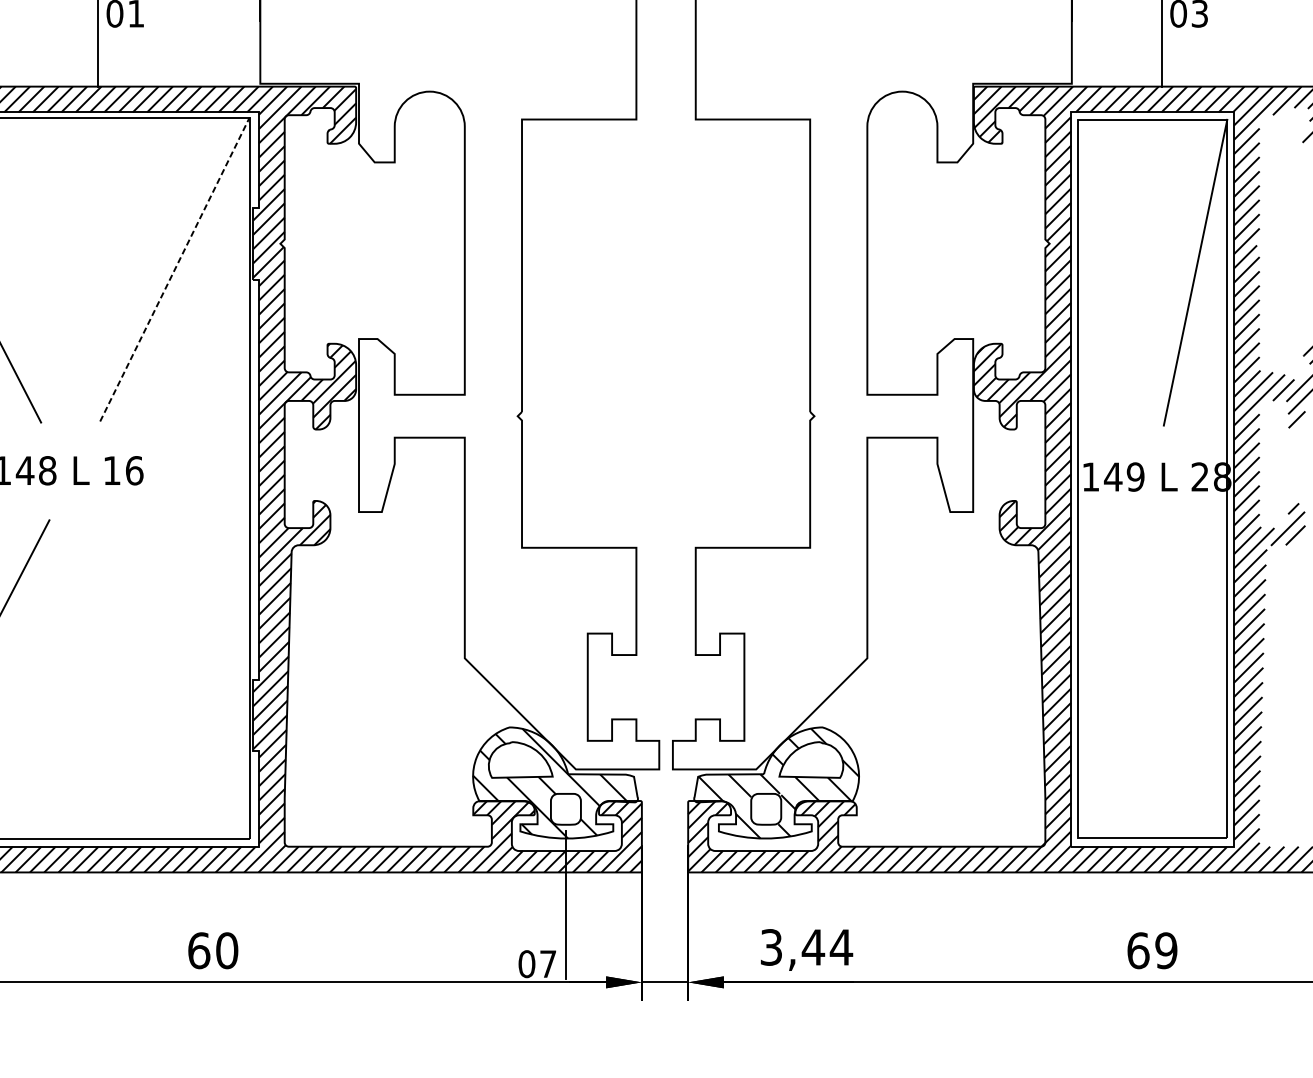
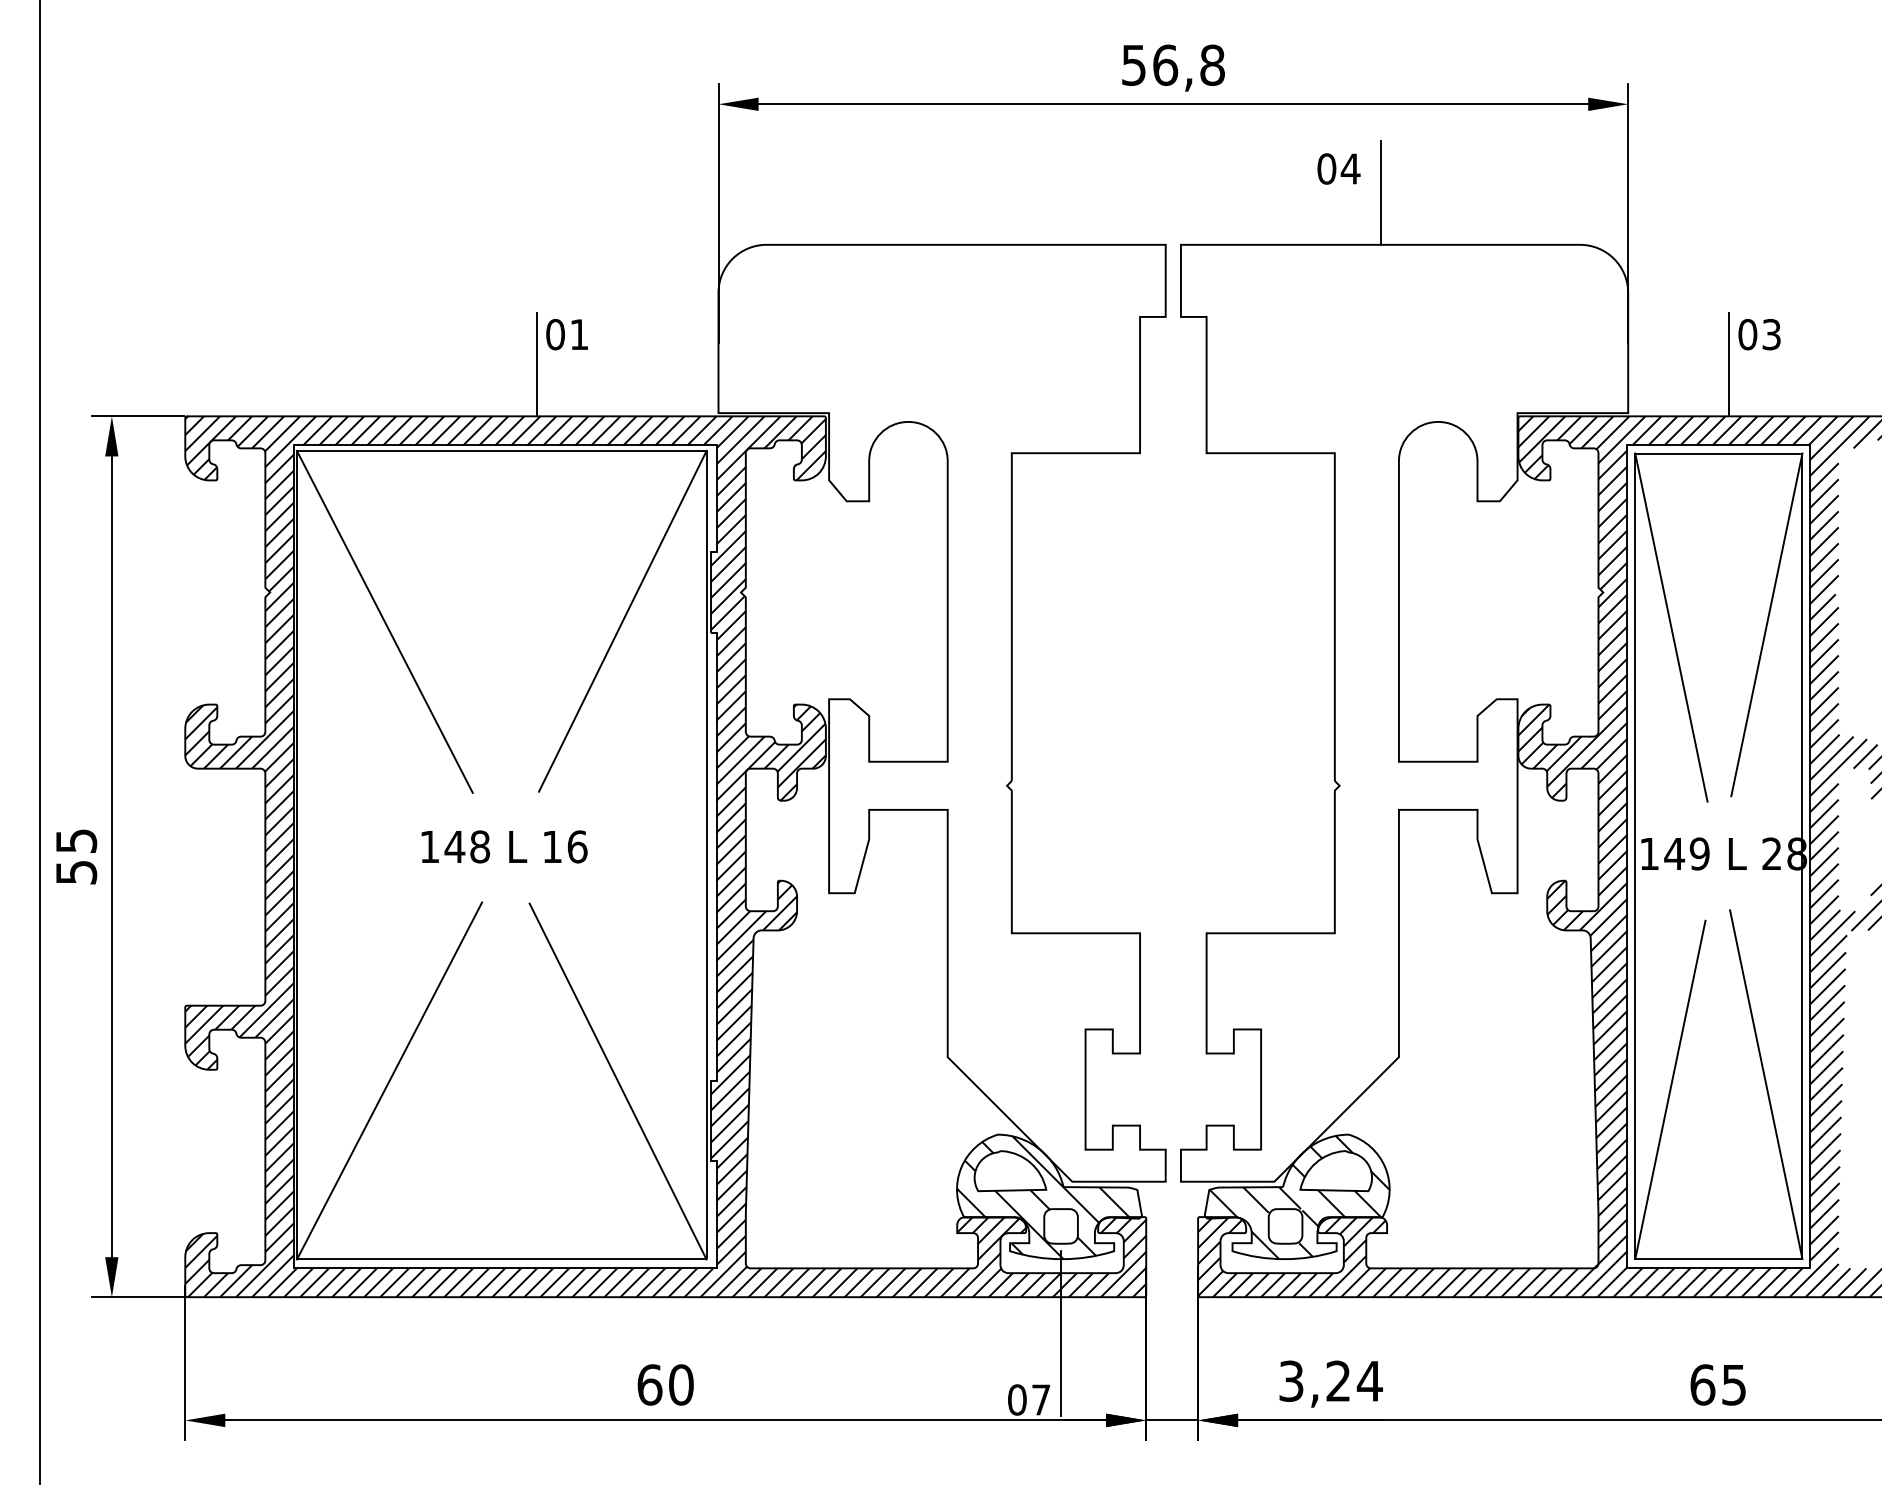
line: (174, 269) -> (622, 621), dashed -> solid
line: (1110, 275) -> (1671, 627), added
line: (170, 680) -> (617, 1081), added
line: (1195, 682) -> (1766, 1084), added
line: (1109, 687) -> (1670, 1089), added
text: (813, 946) -> (1338, 1380), 3,44 -> 3,24
text: (1165, 950) -> (1733, 1384), 69 -> 65

